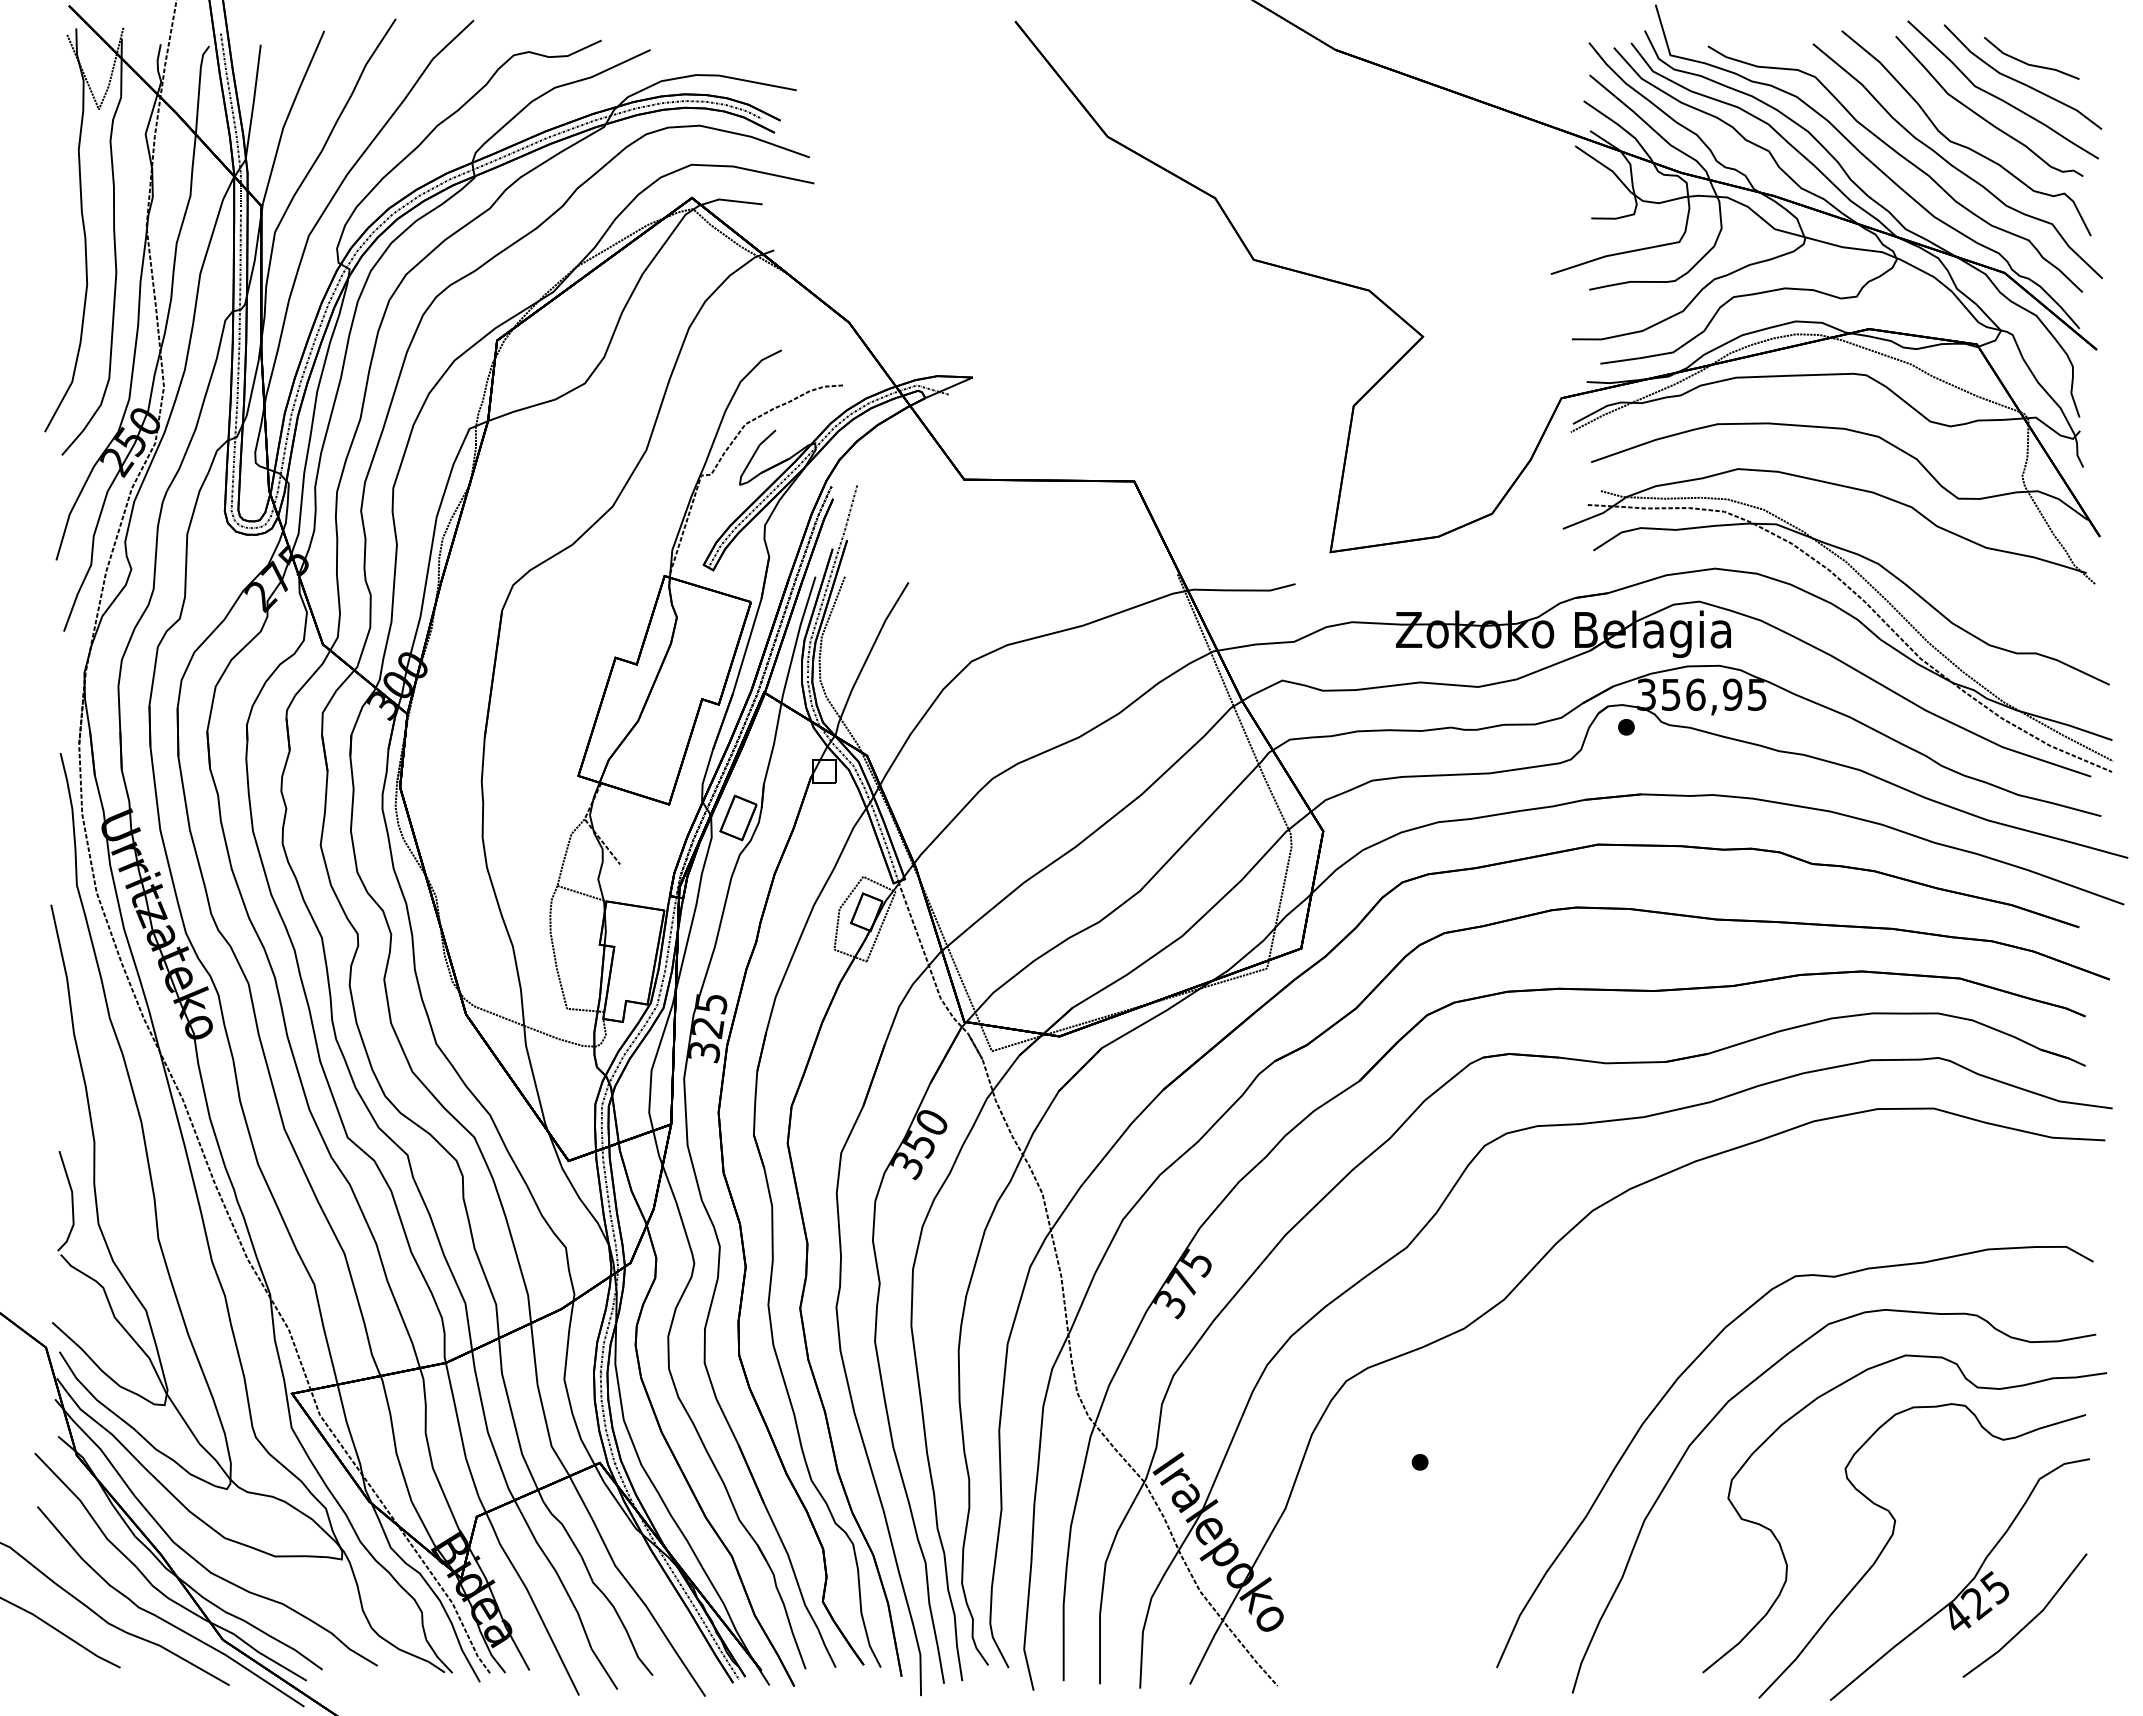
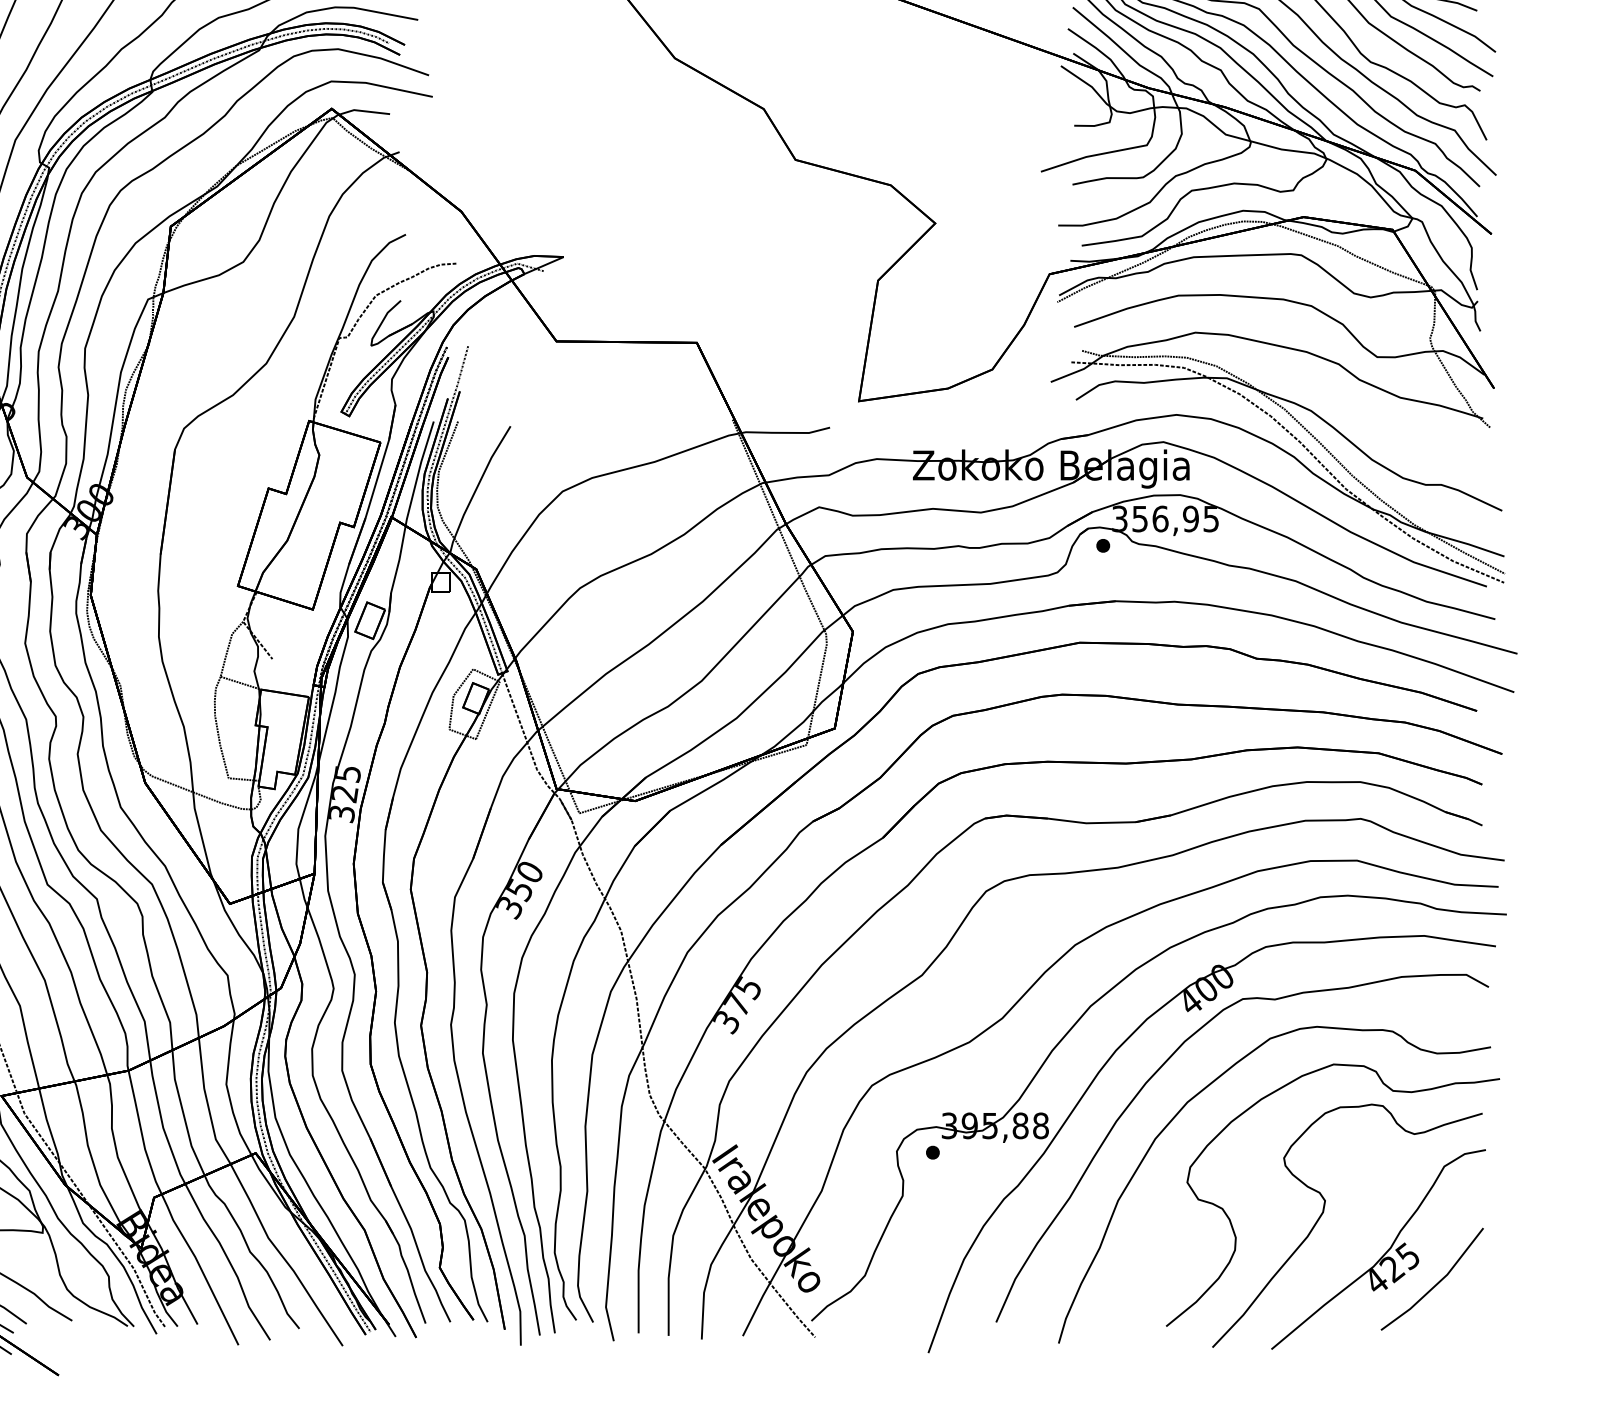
part: (1615, 1375) -> (1094, 1081), added

